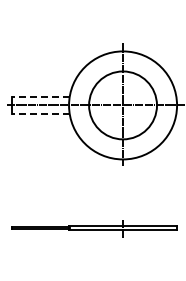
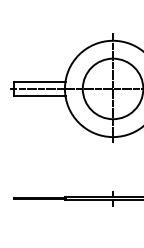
line: (40, 97) -> (39, 81), dashed -> solid
line: (40, 113) -> (39, 96), dashed -> solid

